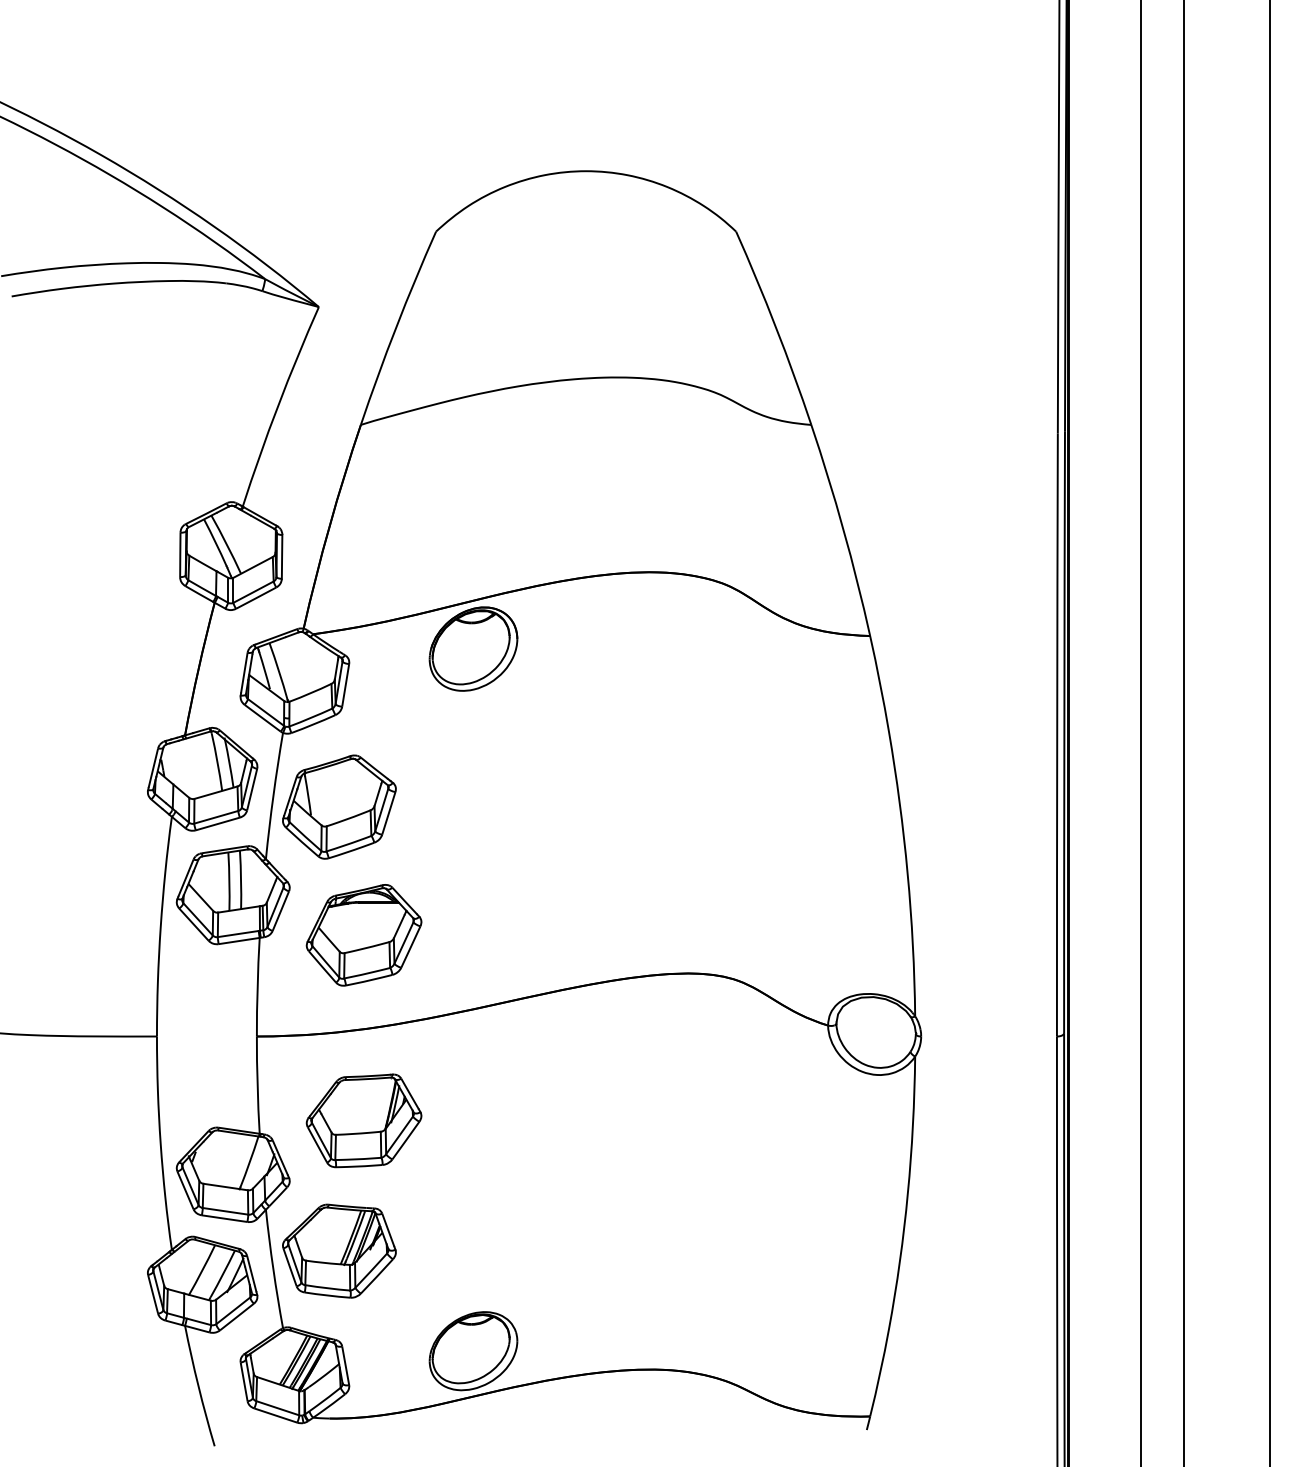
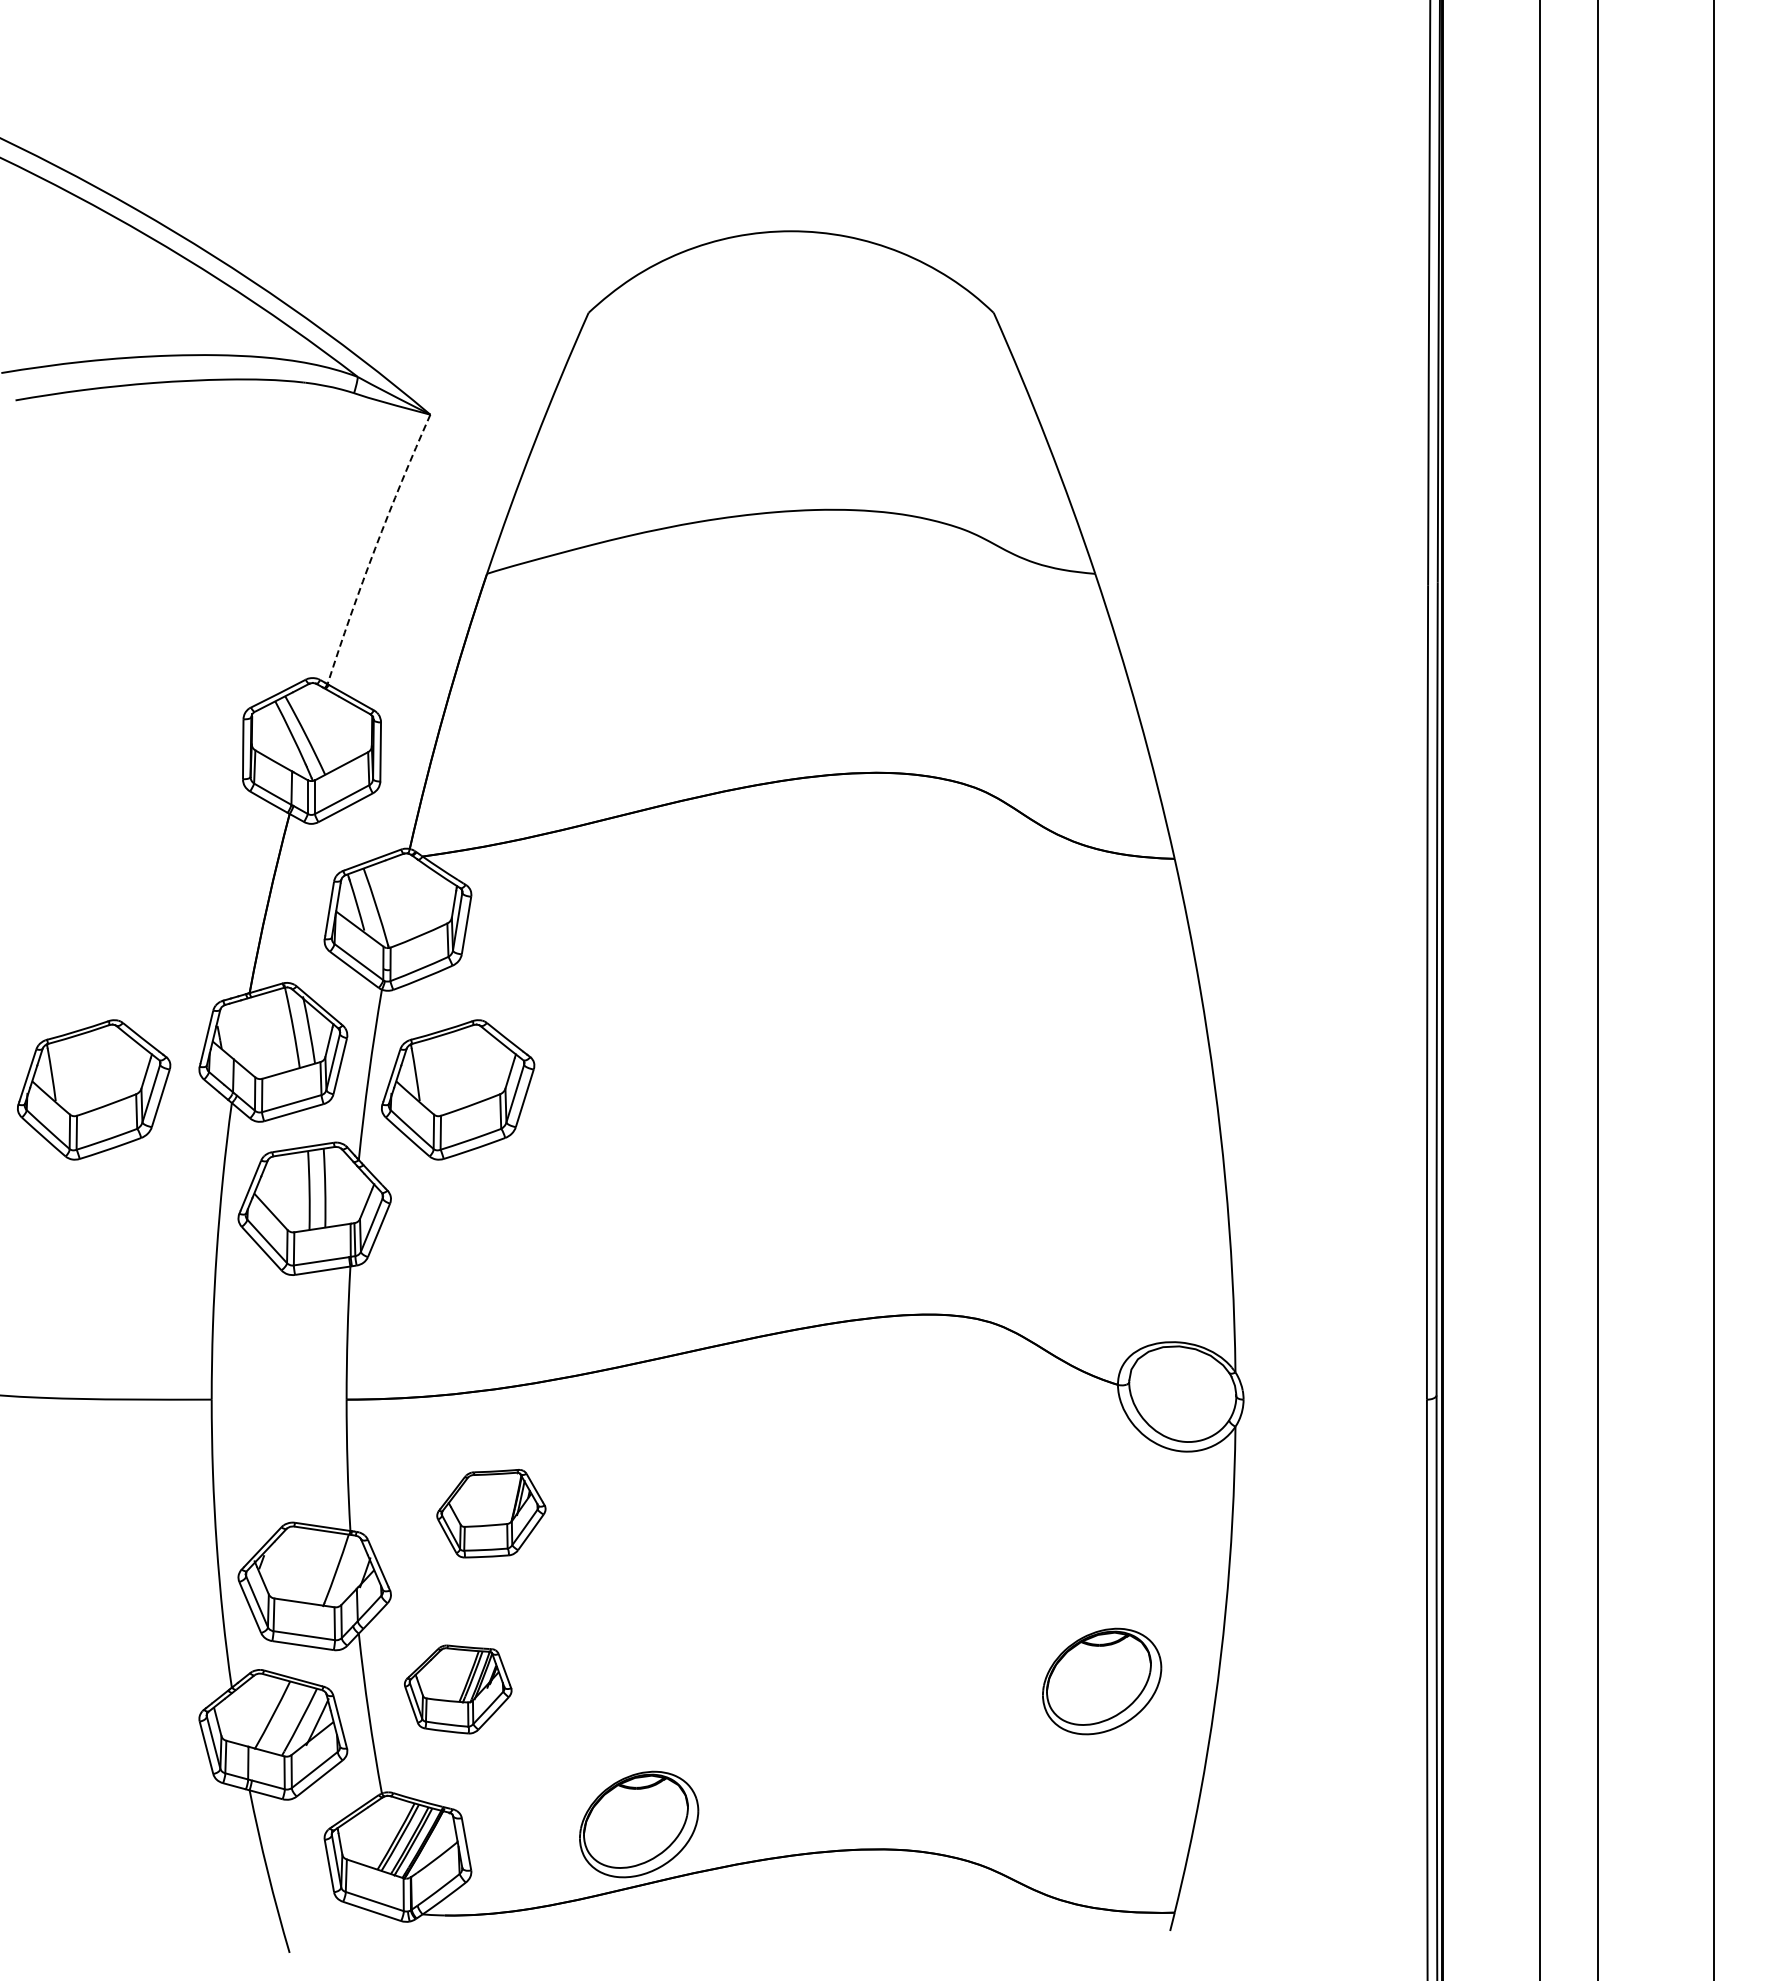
arc: (278, 406) -> (375, 548), solid -> dashed
part: (473, 649) -> (639, 876), removed
part: (70, 806) -> (94, 1089), added
part: (364, 934) -> (491, 1262), removed
part: (364, 1120) -> (491, 1513), size x0.7
part: (816, 1245) -> (1102, 1681), added
part: (339, 1251) -> (458, 1689), size x0.7

